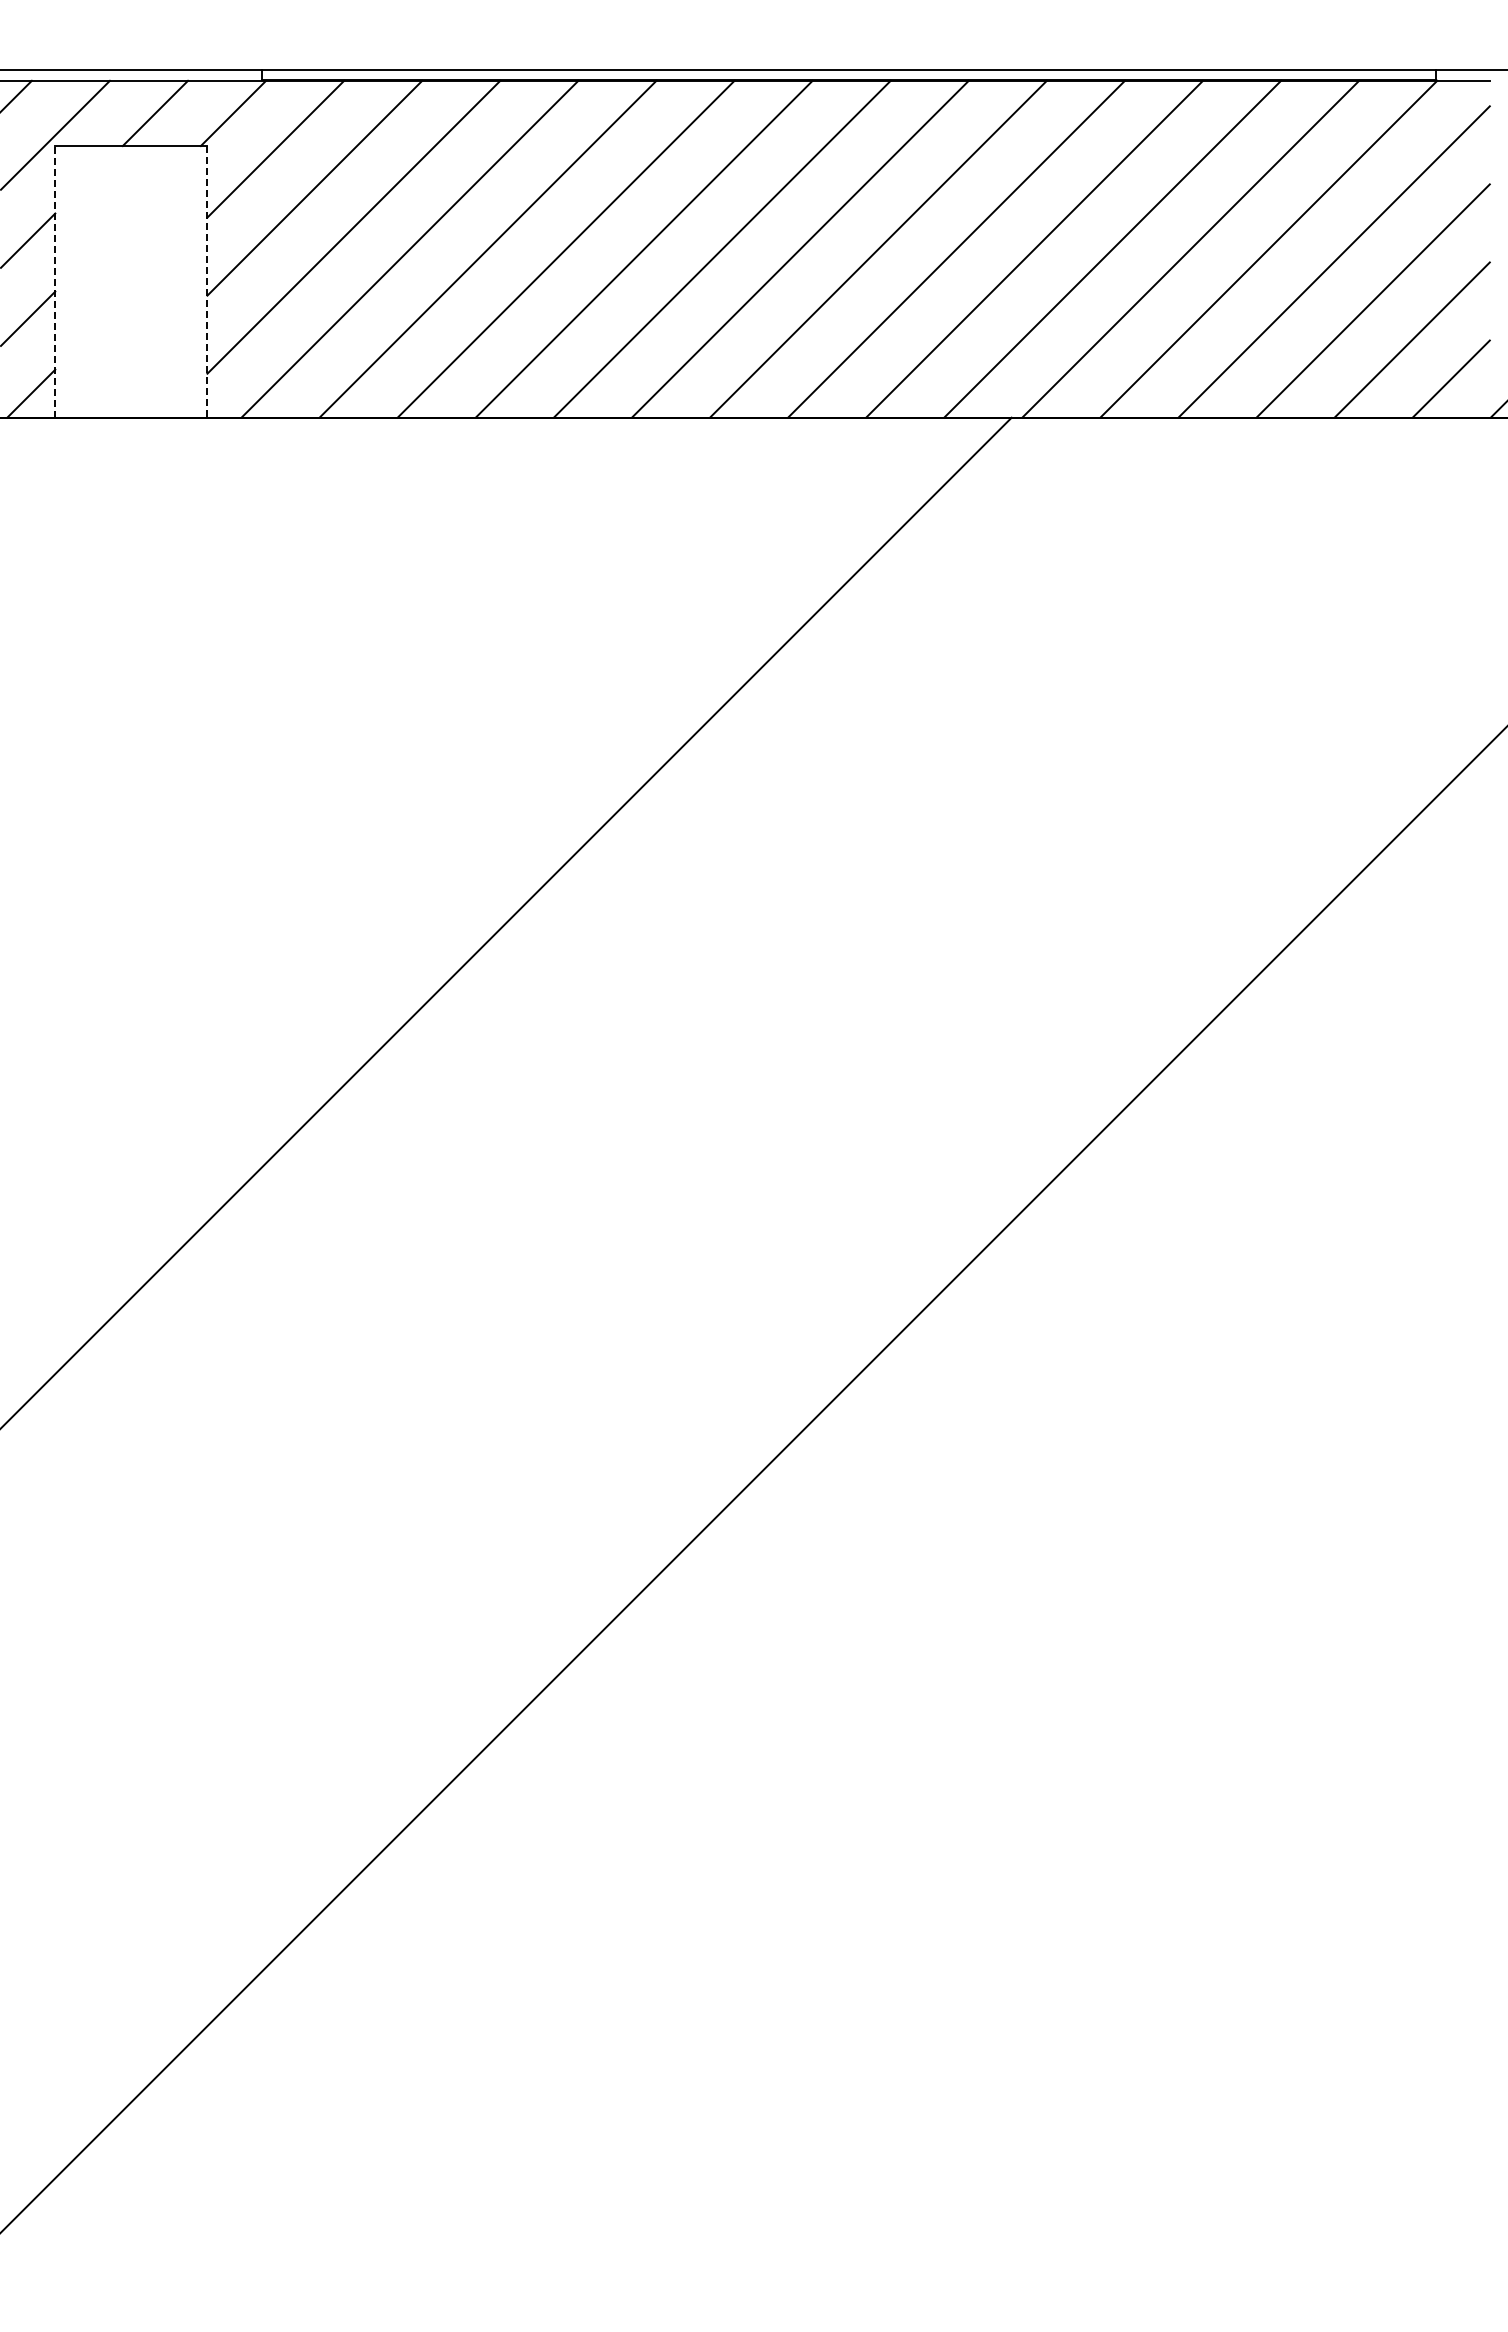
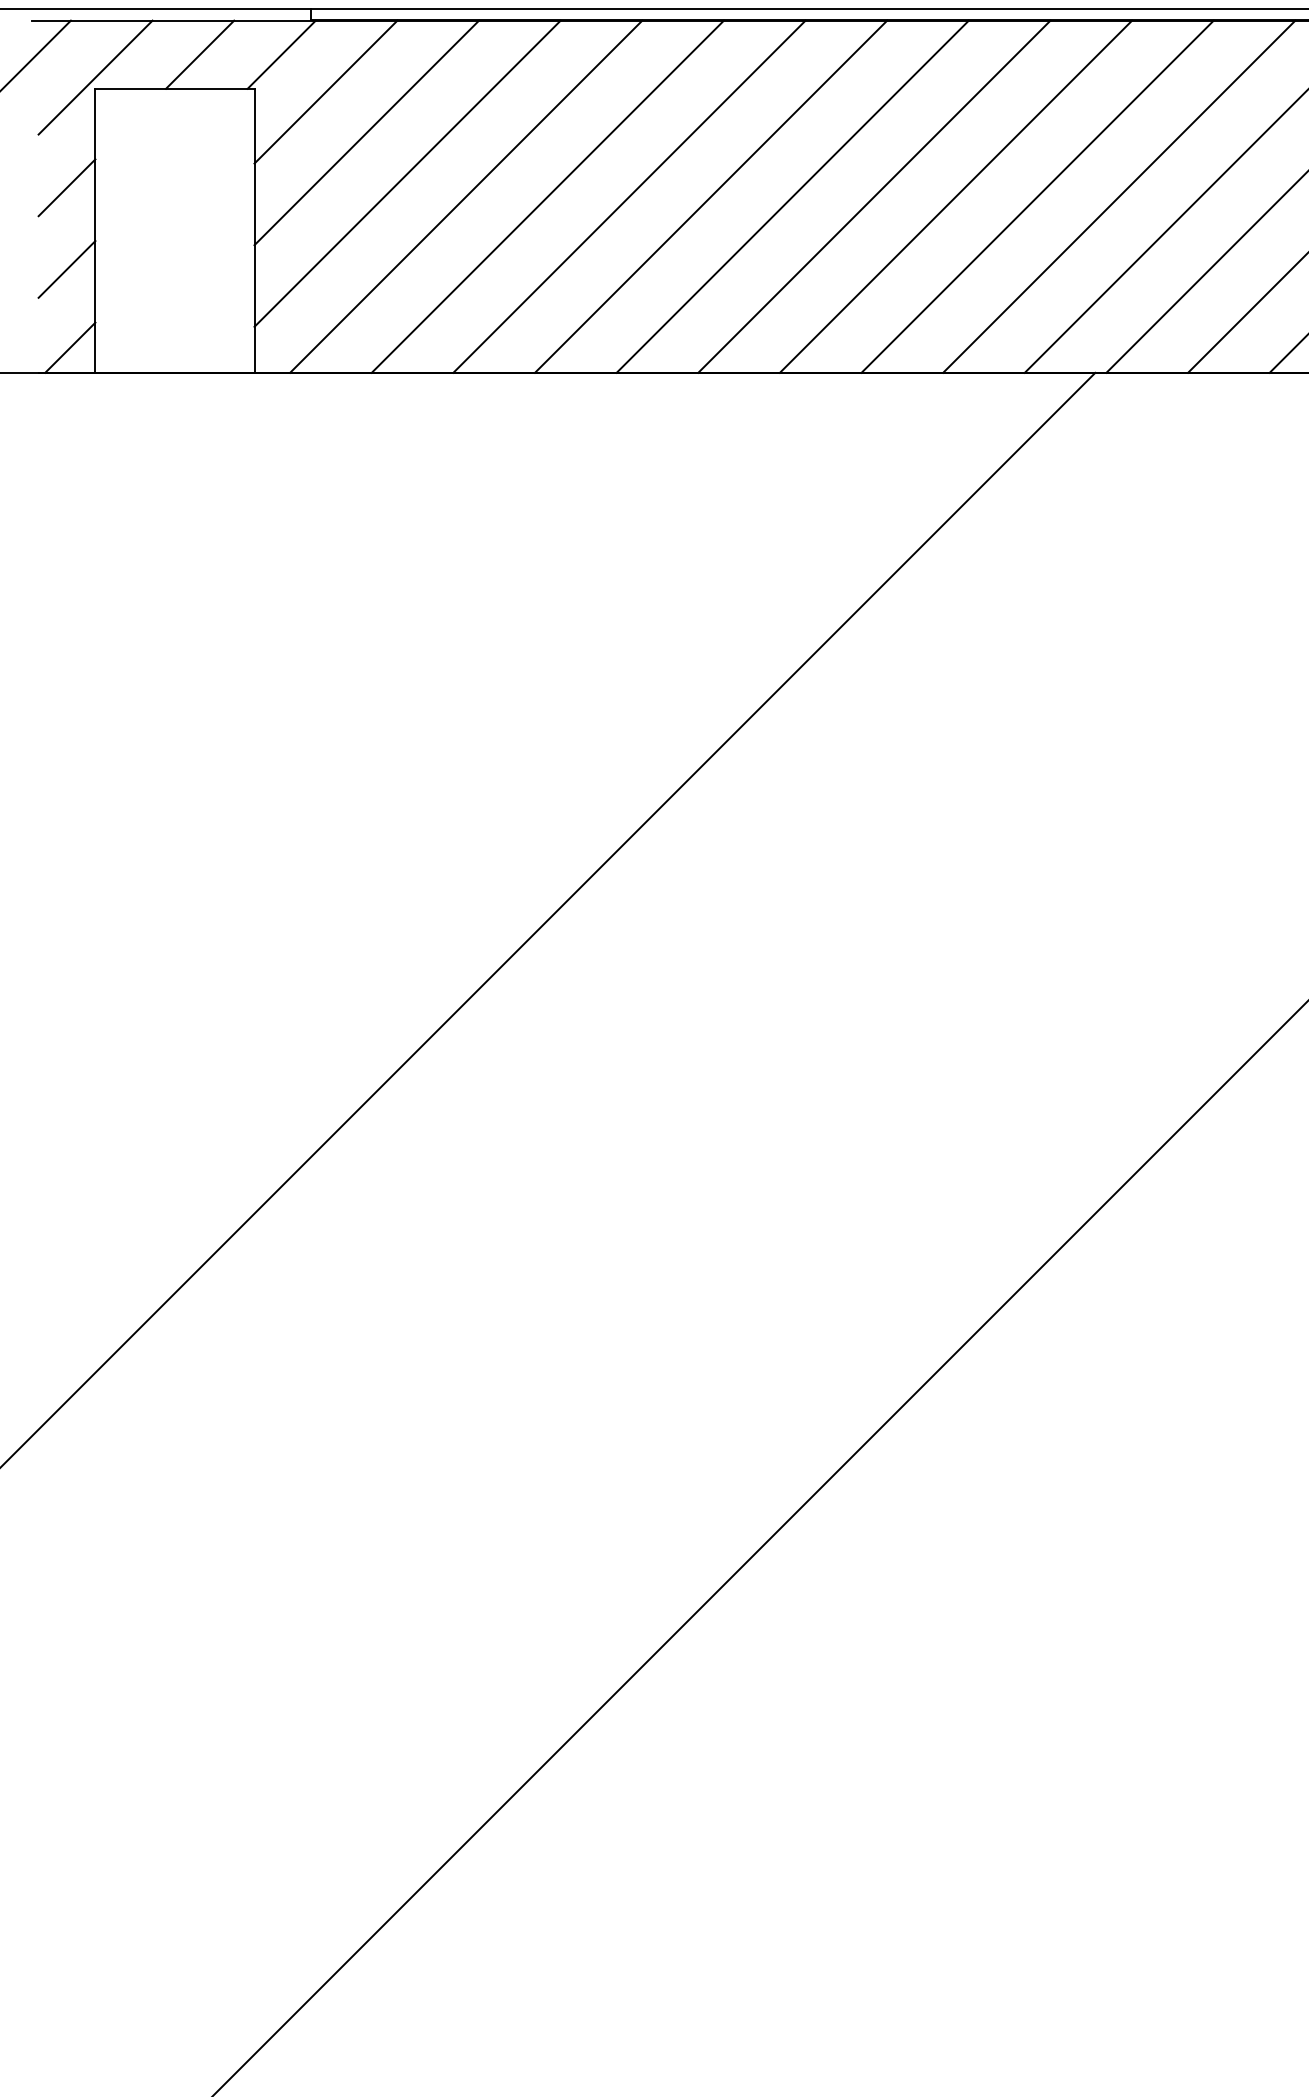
line: (55, 281) -> (95, 230), dashed -> solid
line: (207, 281) -> (254, 230), dashed -> solid

